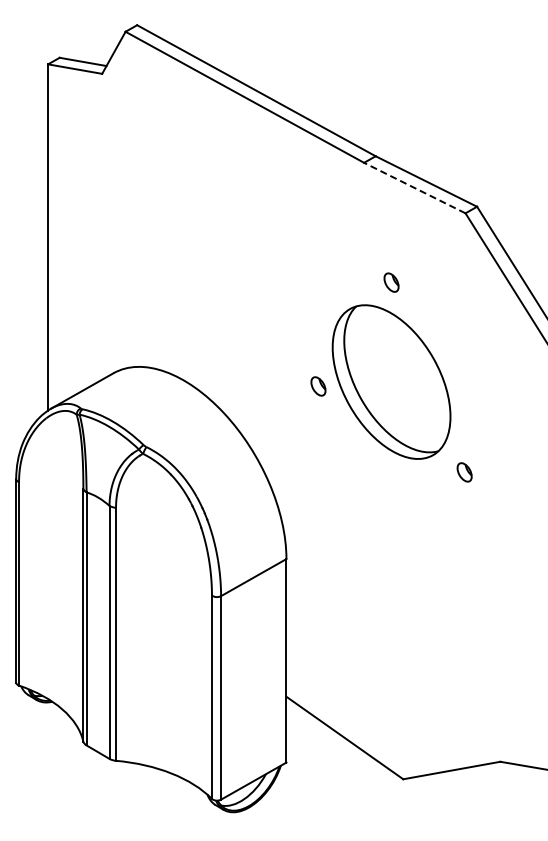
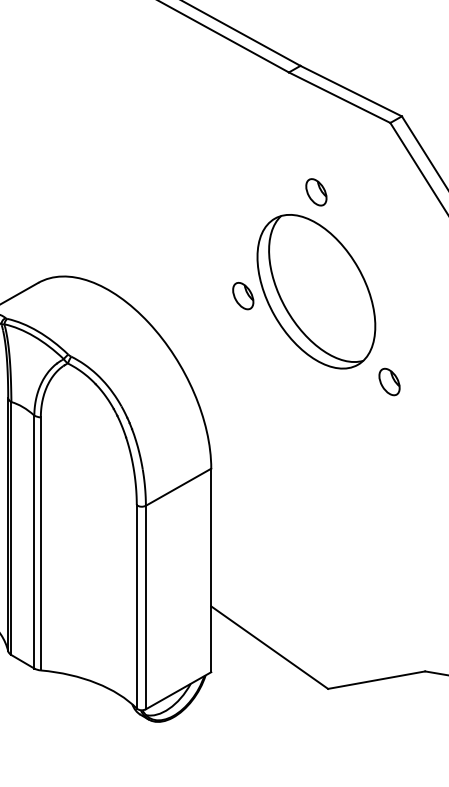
line: (414, 188) -> (339, 98), dashed -> solid
part: (391, 282) -> (316, 192), size x1.43
part: (318, 386) -> (243, 296), size x1.43
part: (464, 472) -> (389, 382), size x1.43

